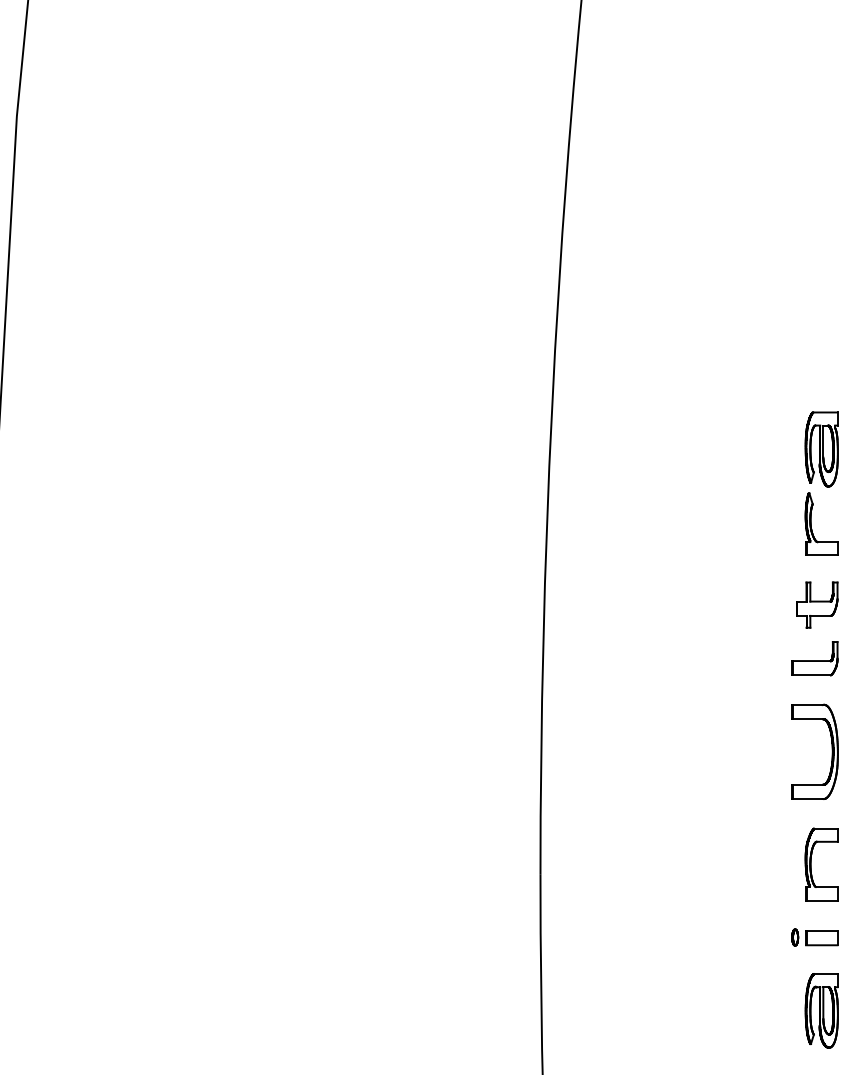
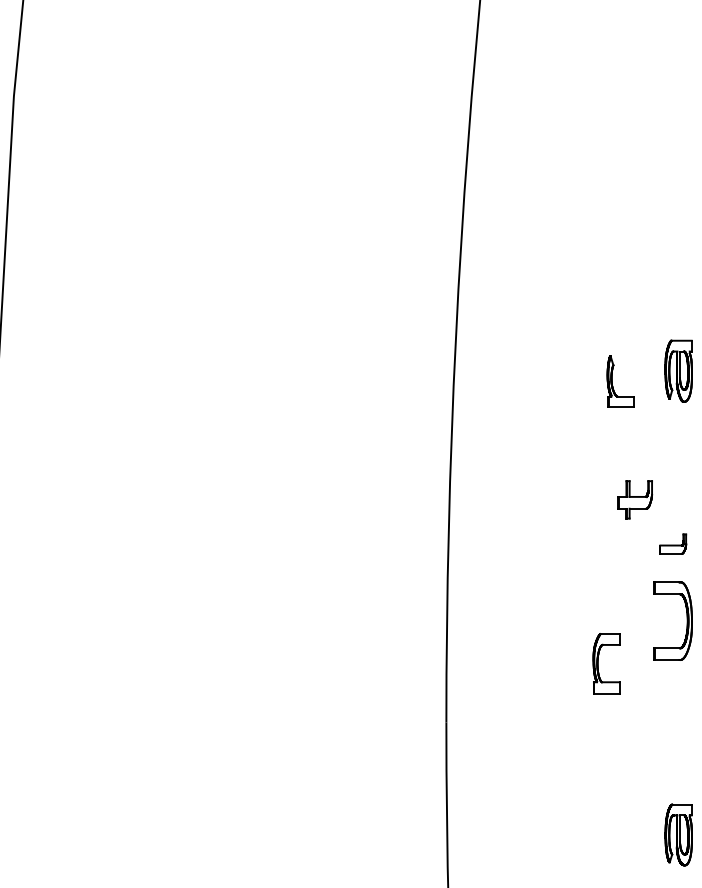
part: (811, 523) -> (612, 381), moved
part: (817, 604) -> (635, 499), moved
part: (814, 658) -> (672, 543), size x0.7
part: (811, 864) -> (598, 663), moved
part: (814, 937) -> (672, 774), removed

